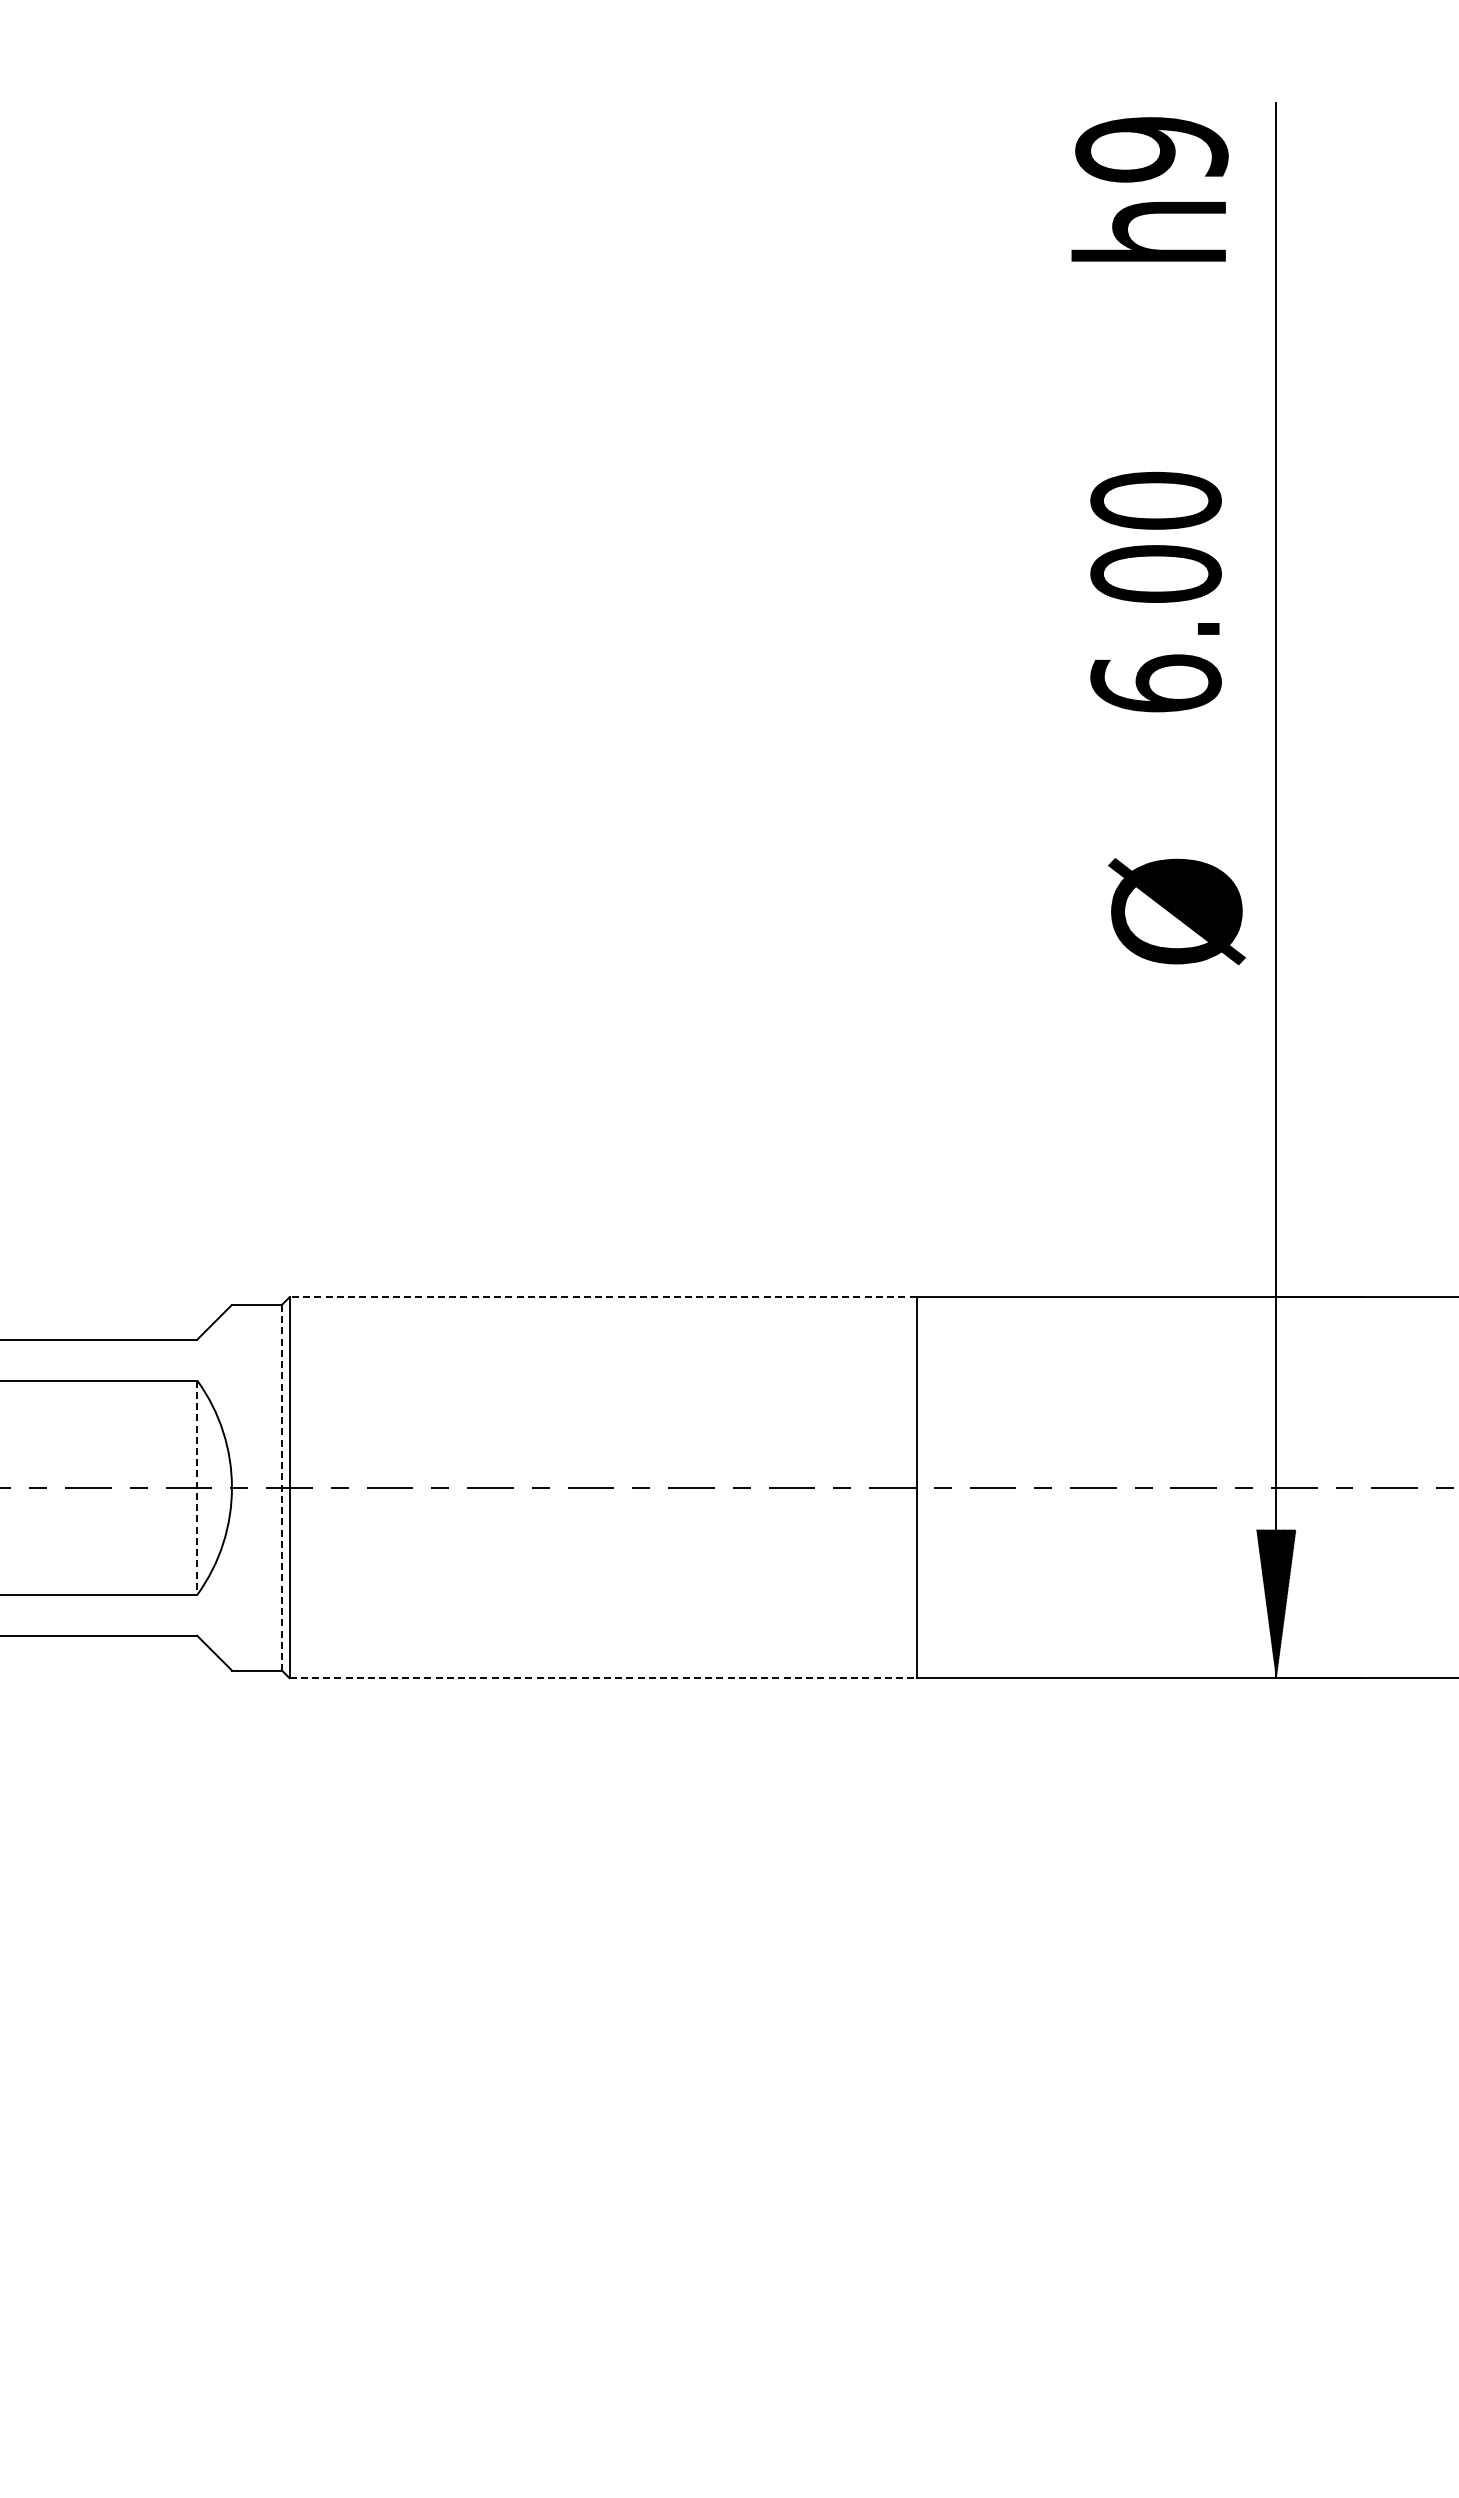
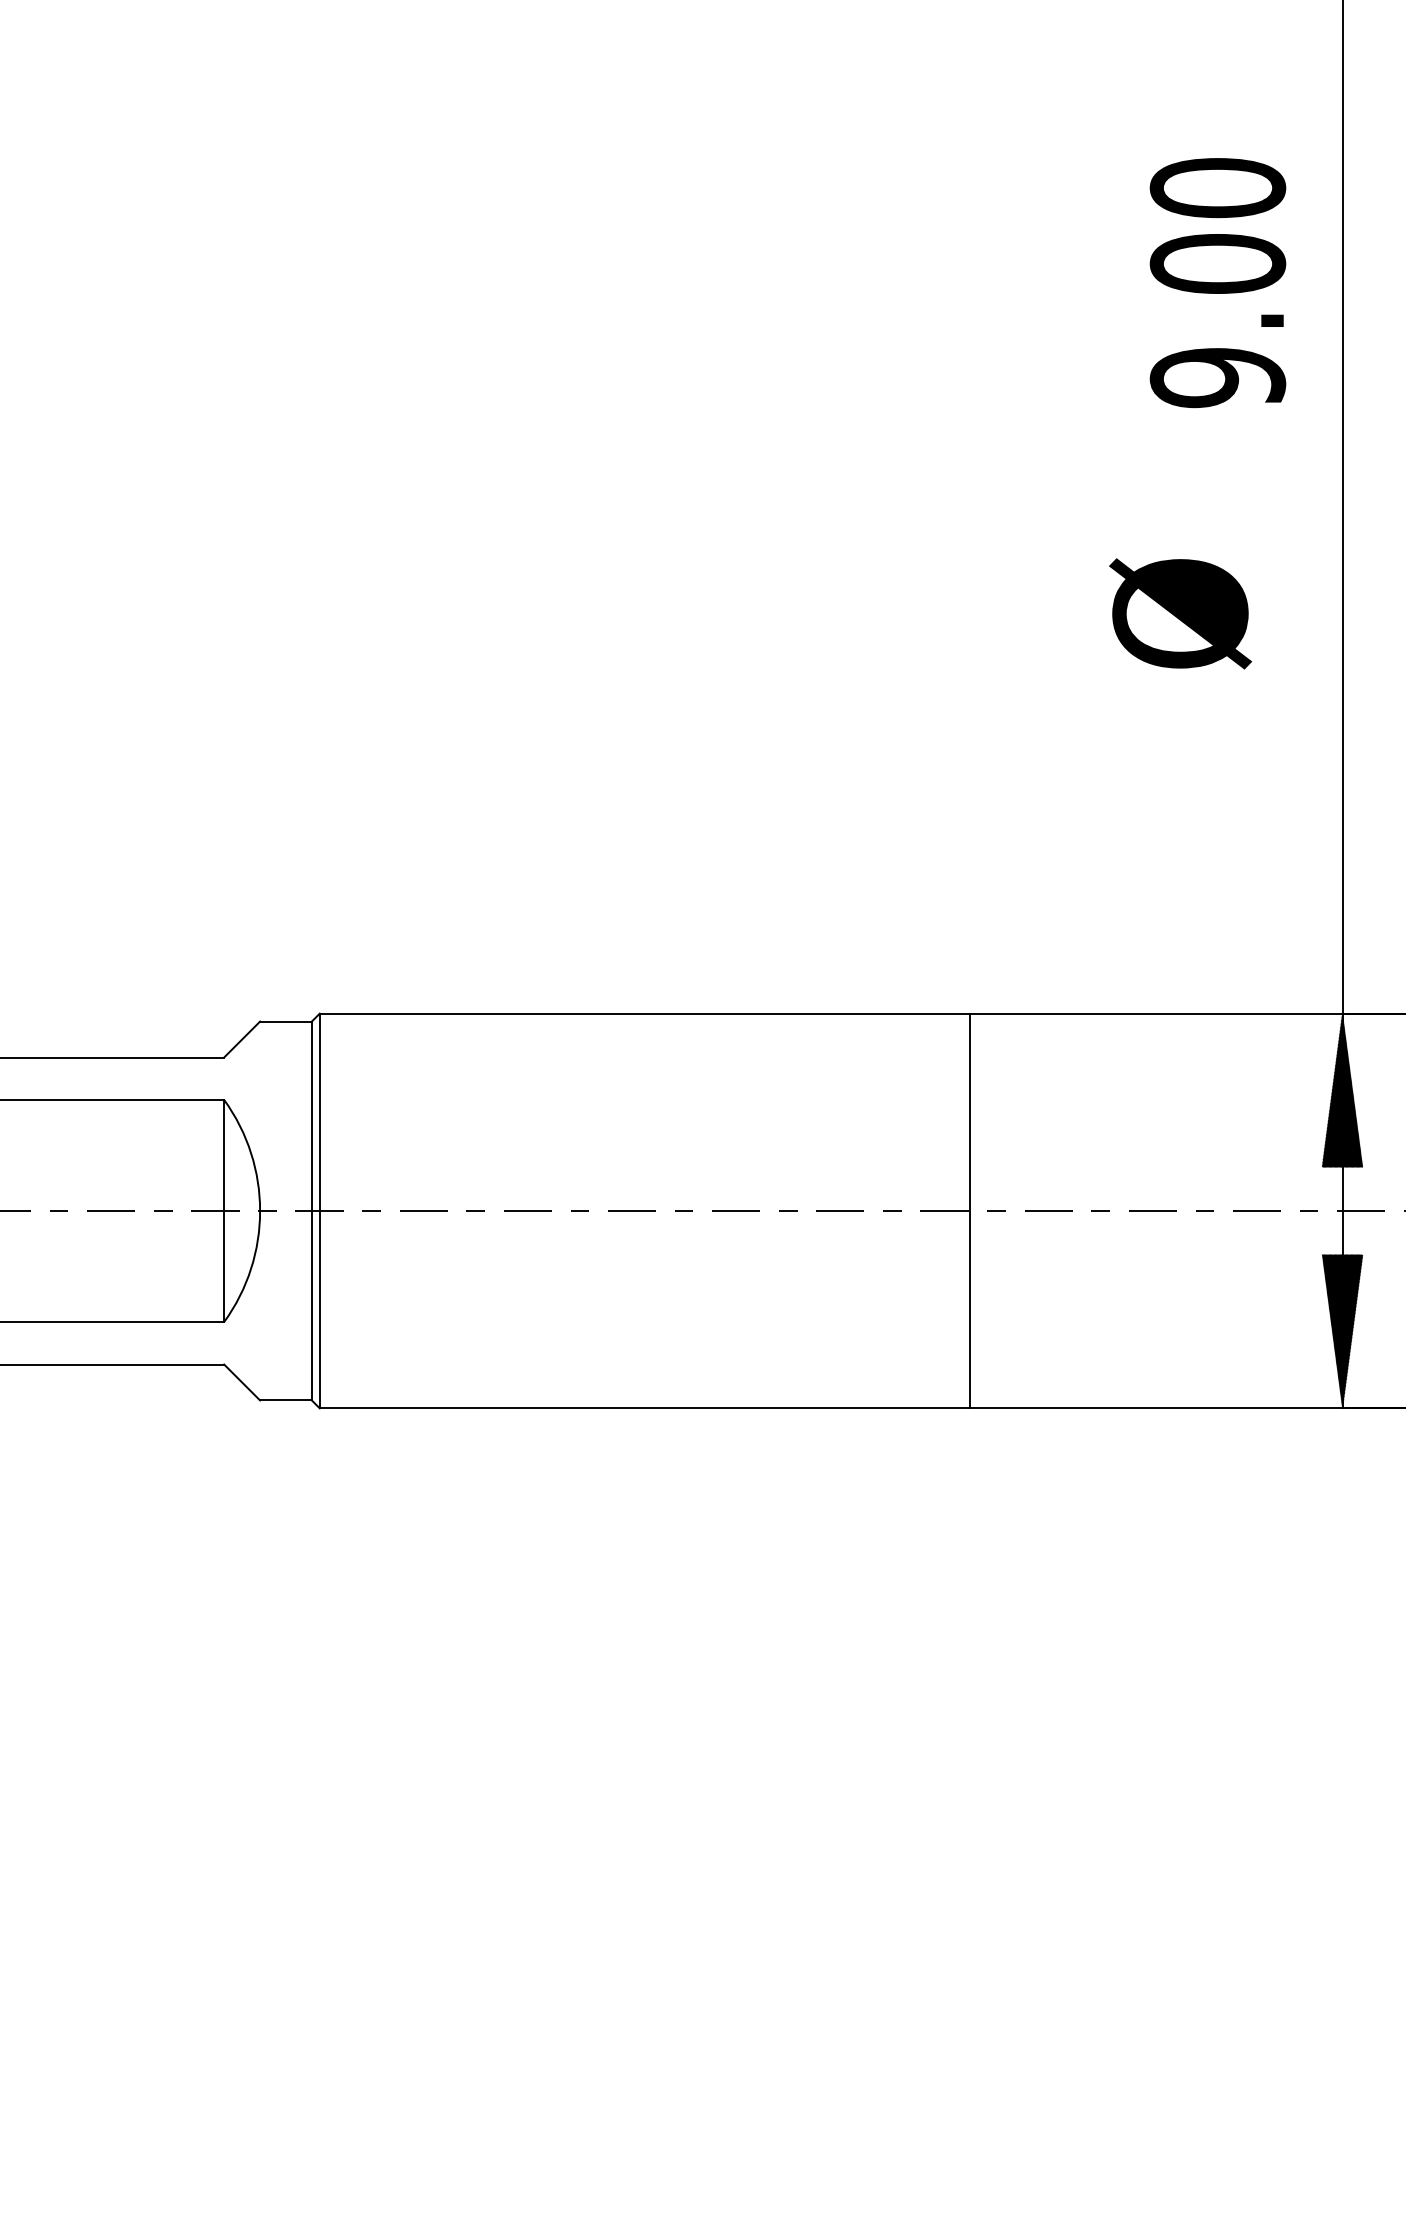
text: (1155, 683) -> (1217, 377), 6.00 -> 9.00
text: (1176, 911) -> (1180, 613), moved
line: (603, 1297) -> (645, 1013), dashed -> solid
hatch: (1275, 1371) -> (1341, 1090), added
line: (281, 1487) -> (311, 1210), dashed -> solid
line: (197, 1488) -> (224, 1211), dashed -> solid
line: (603, 1678) -> (645, 1408), dashed -> solid

